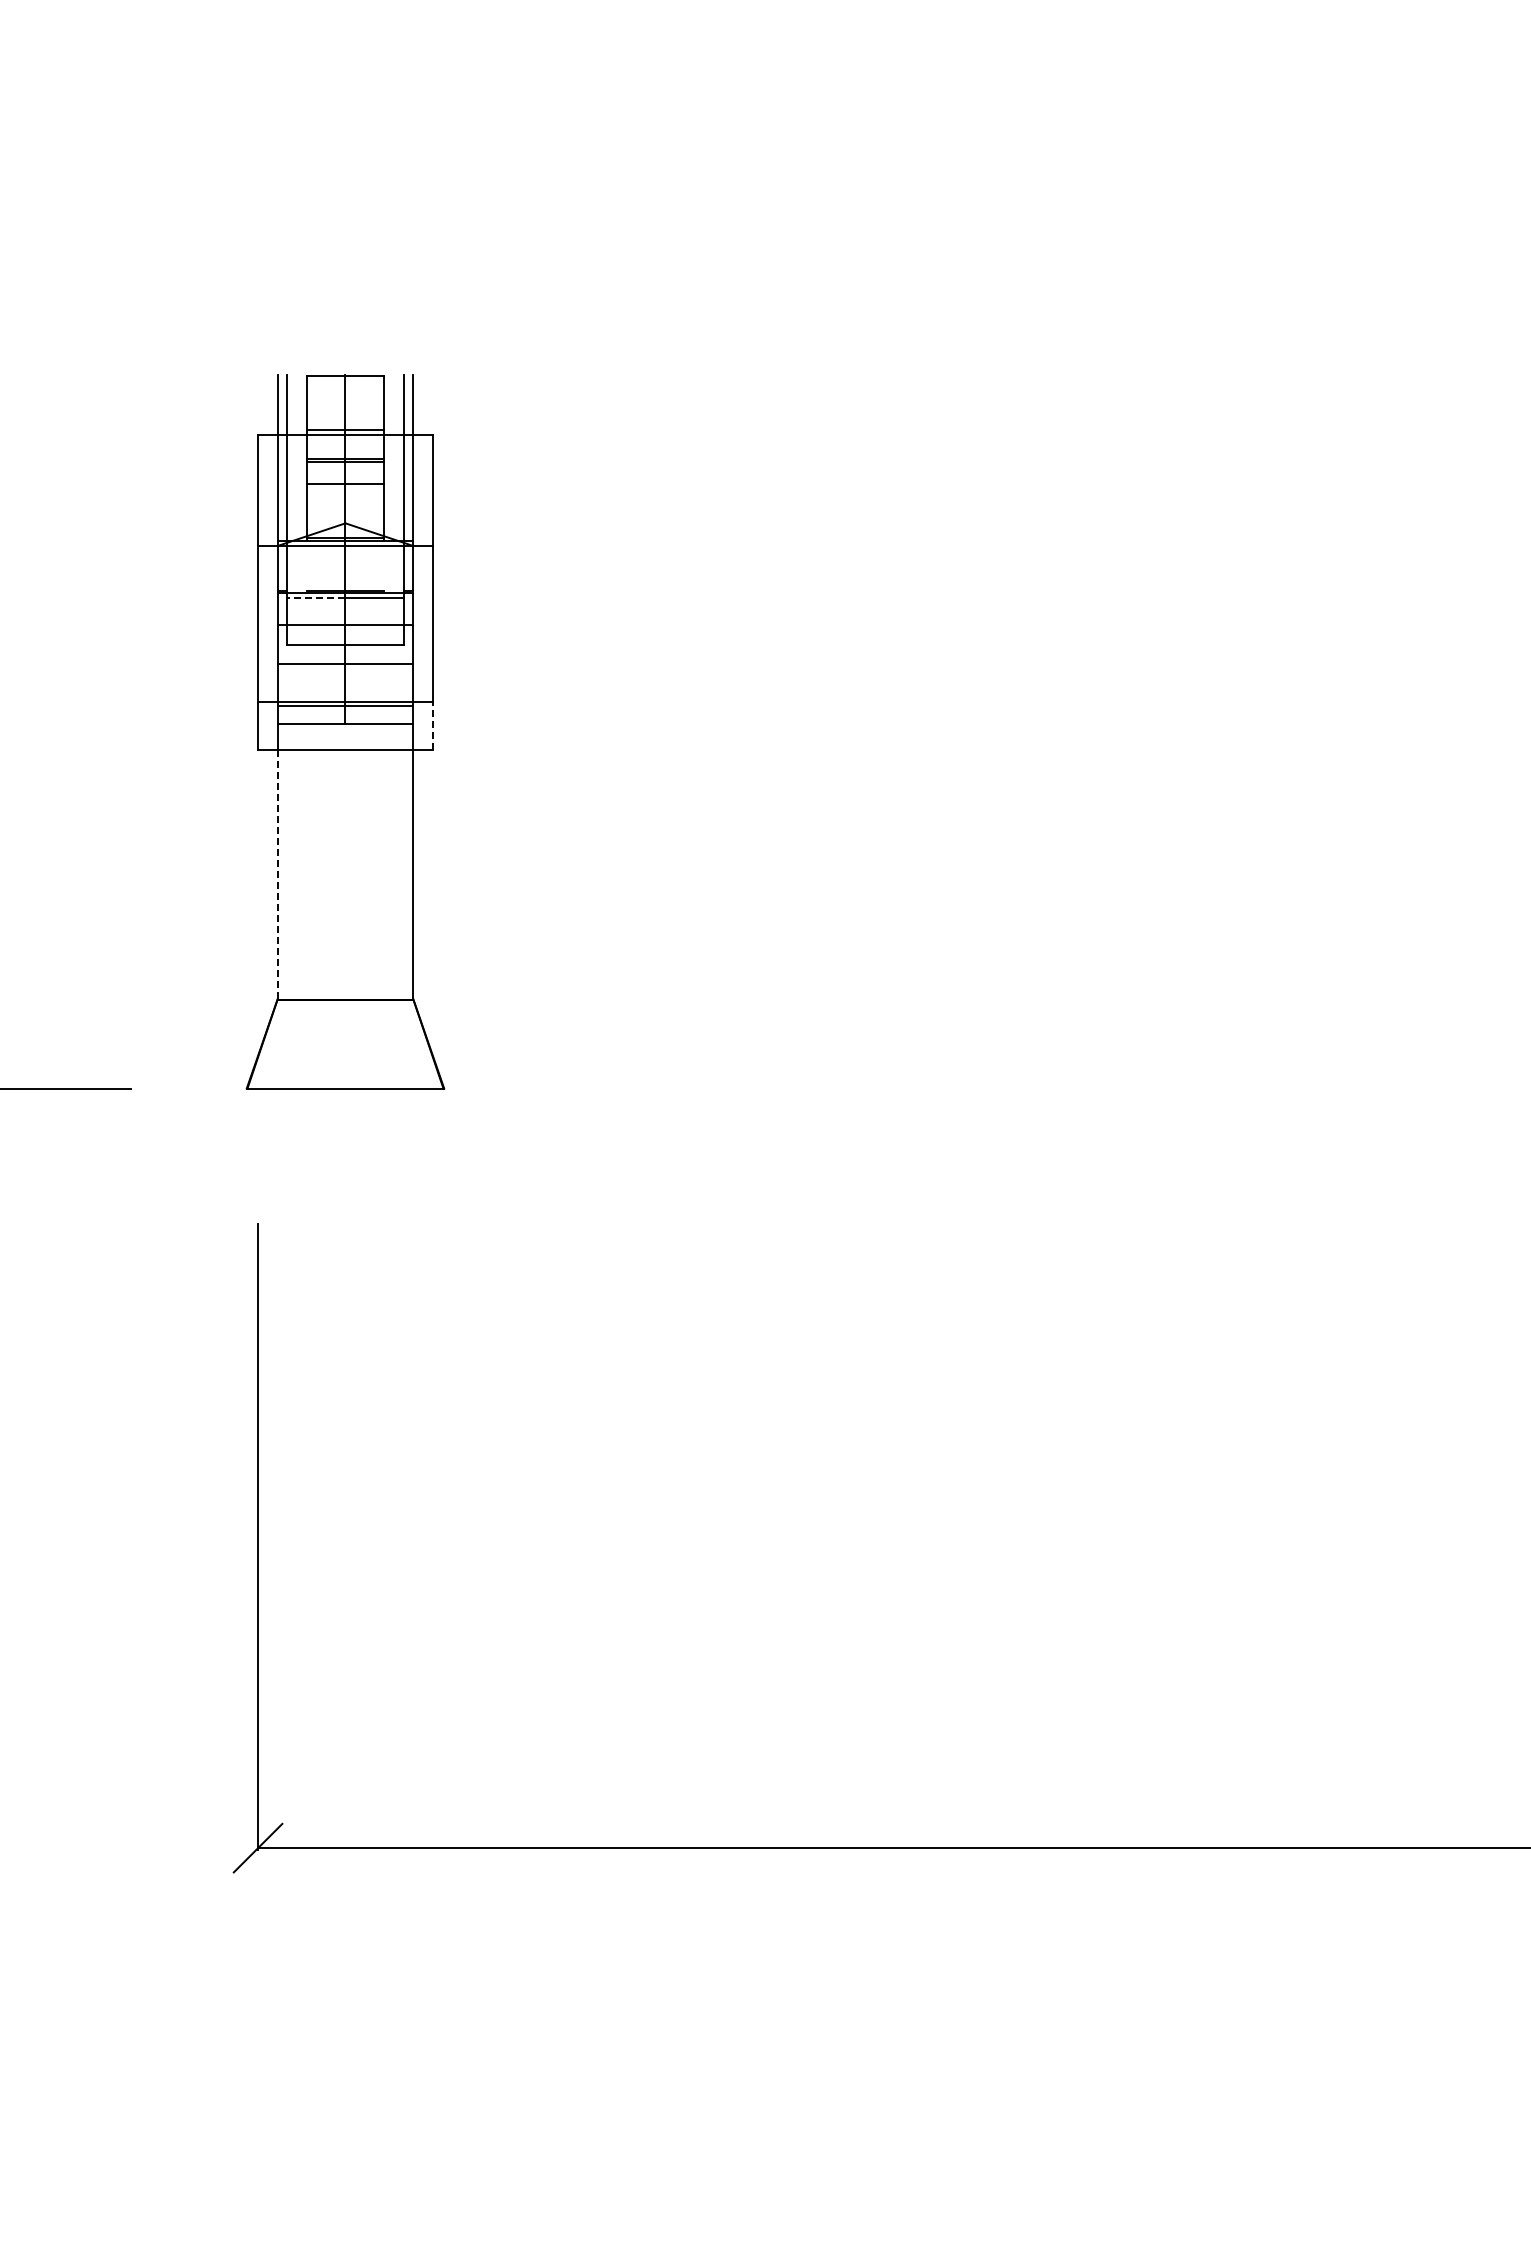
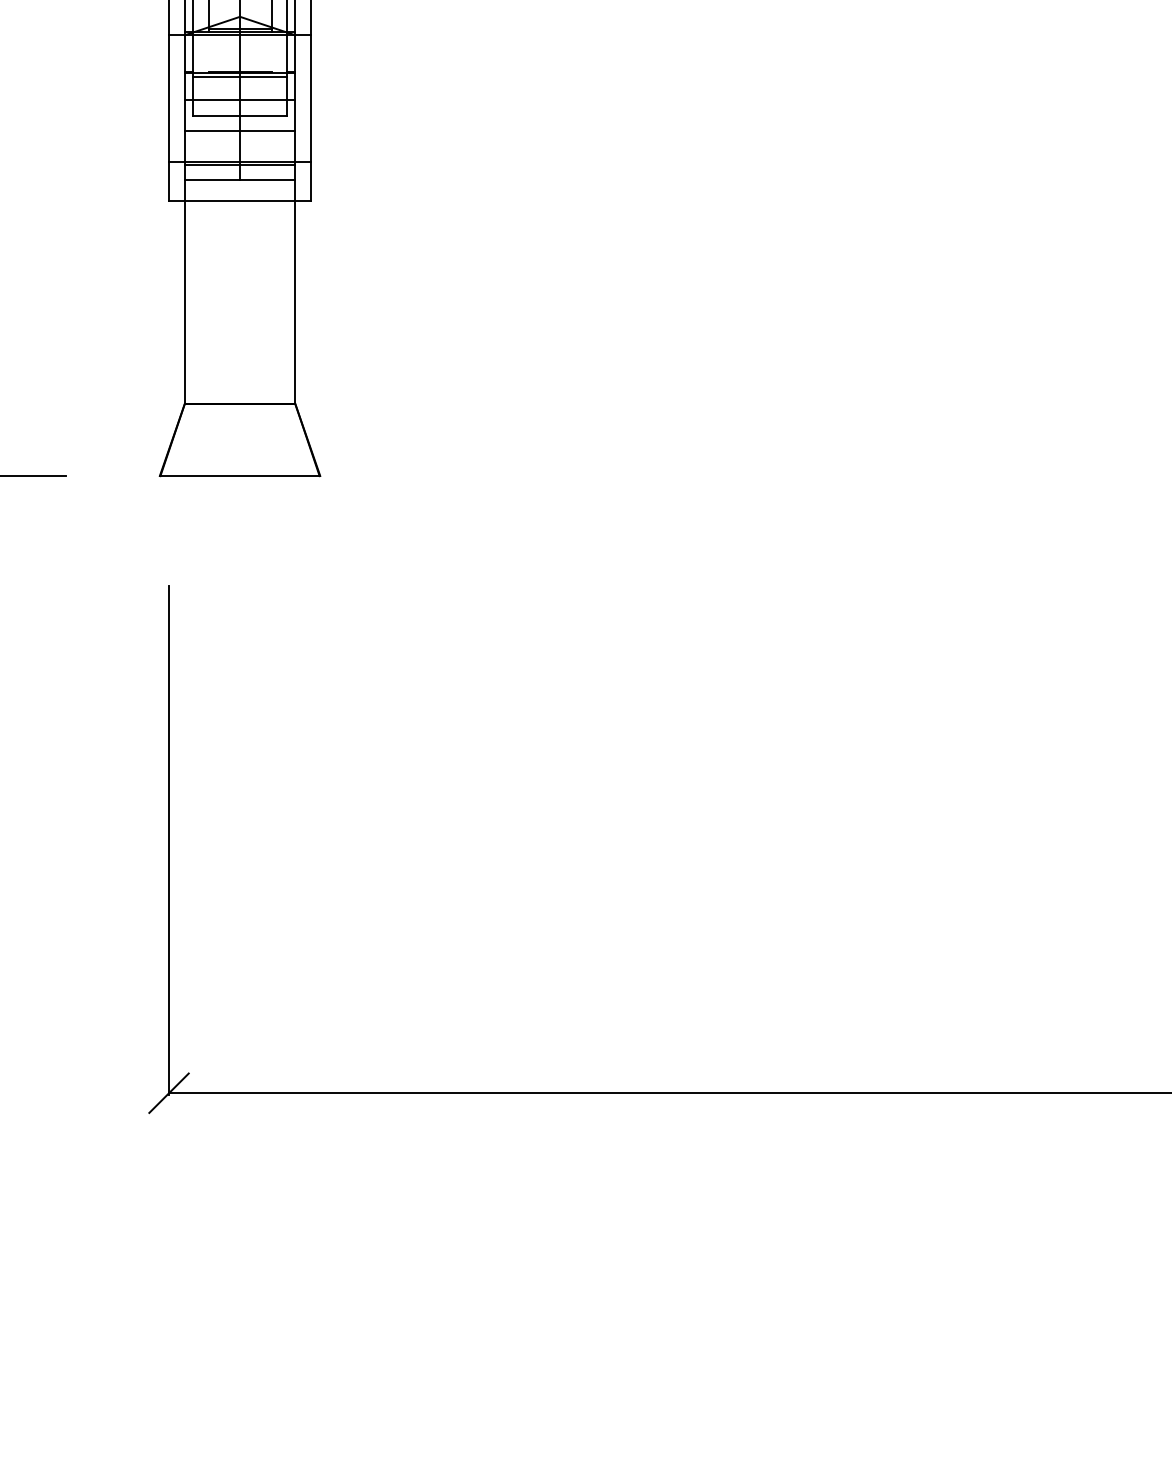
line: (315, 597) -> (215, 77), dashed -> solid
line: (432, 725) -> (310, 181), dashed -> solid
line: (277, 874) -> (184, 302), dashed -> solid

